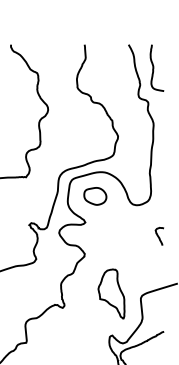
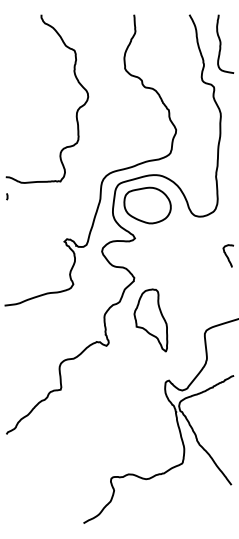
part: (95, 196) -> (147, 205), size x1.67
part: (111, 294) -> (150, 320), moved

